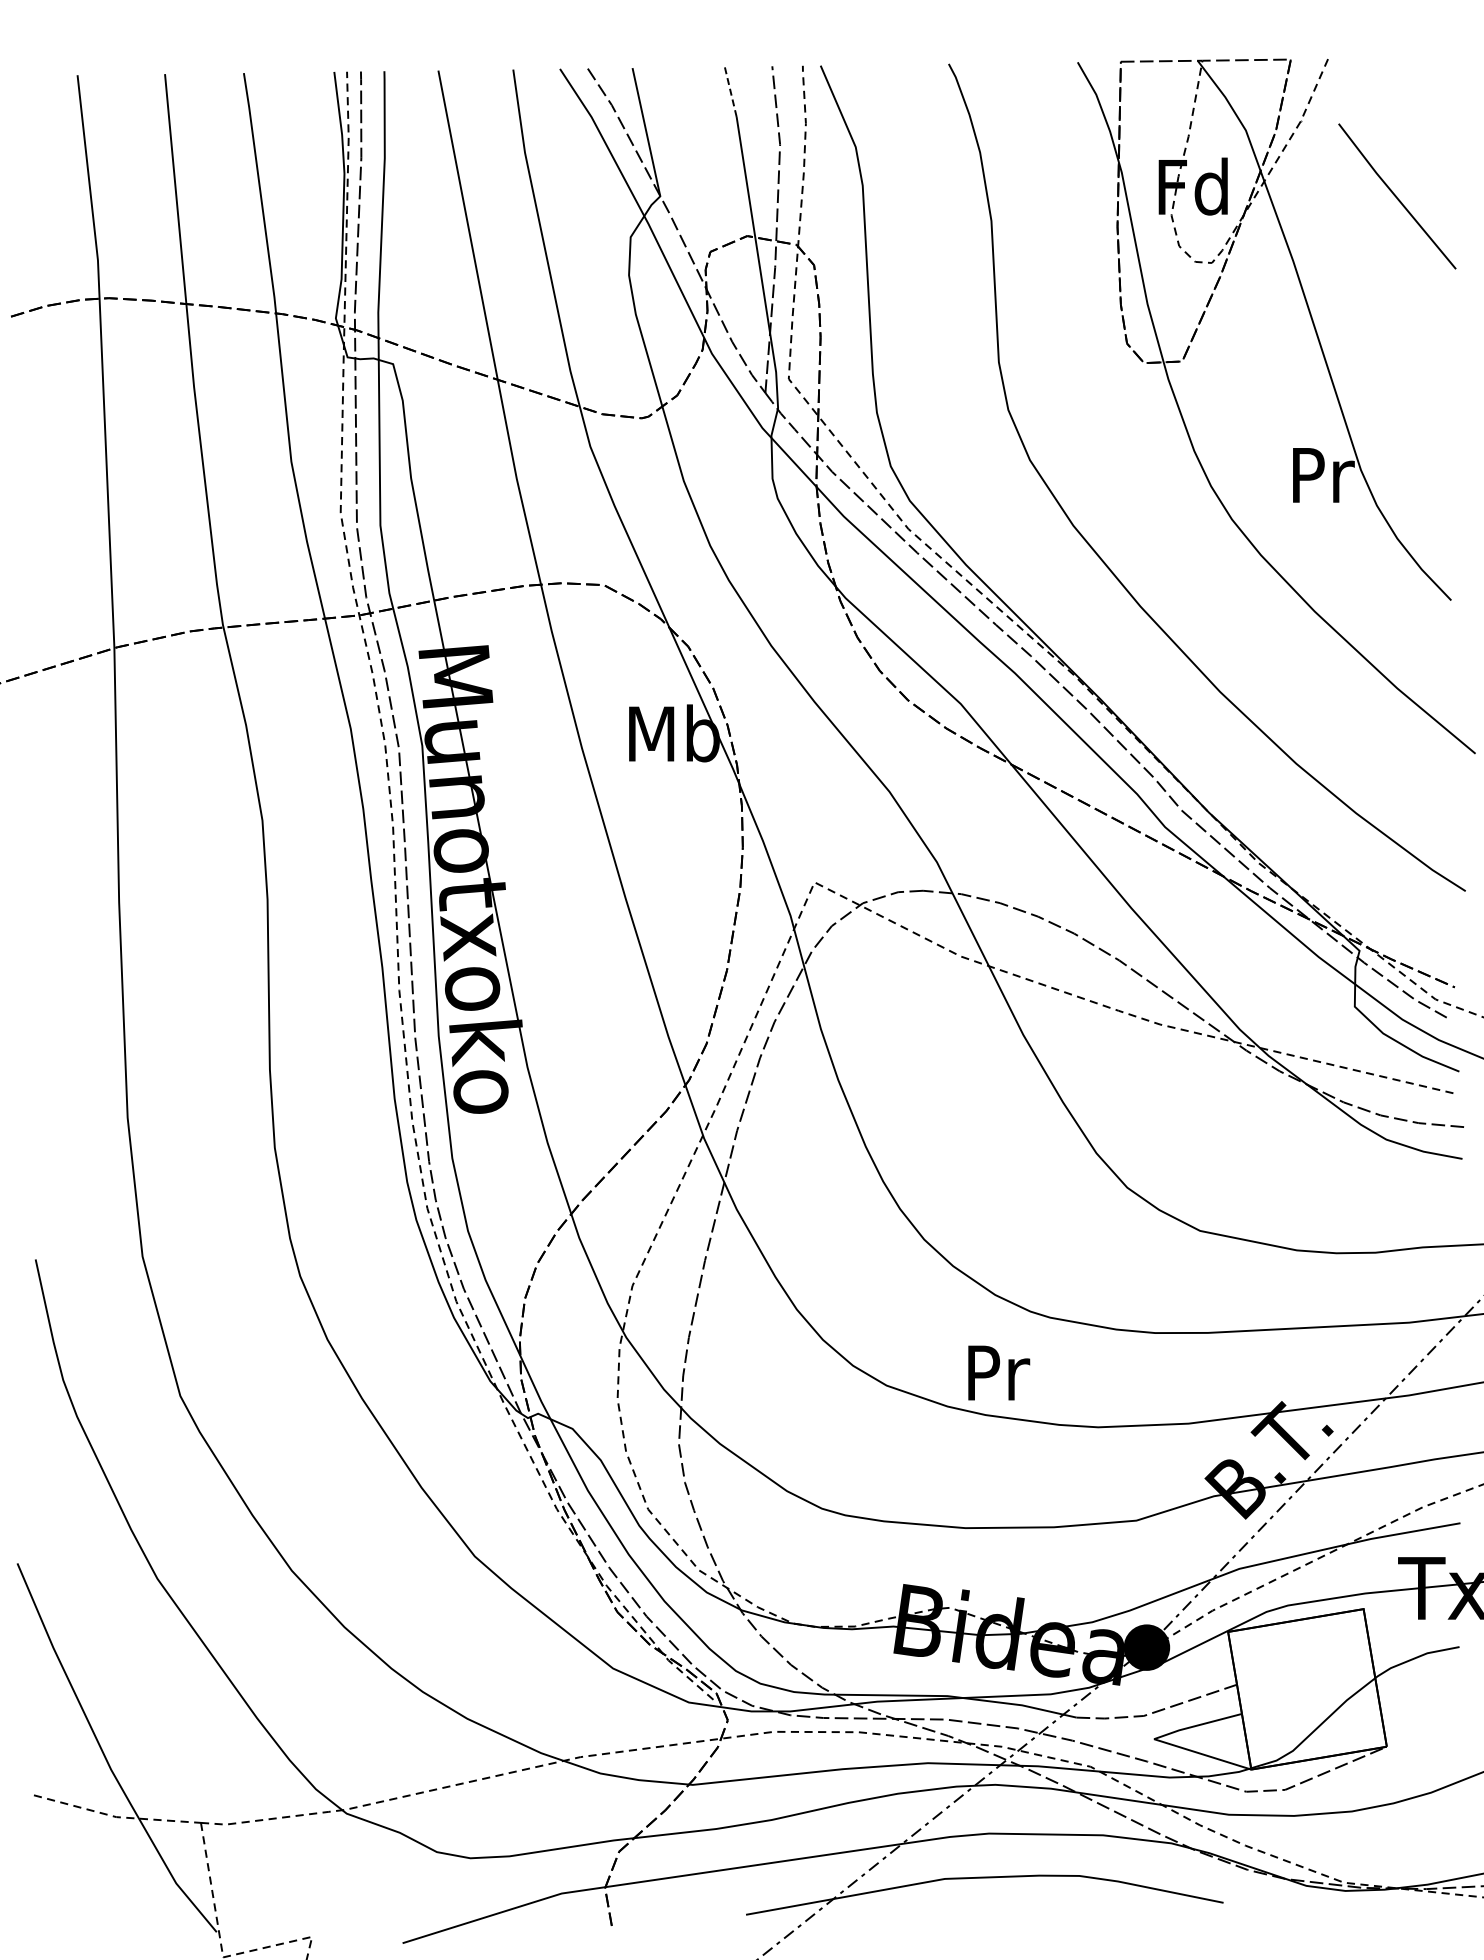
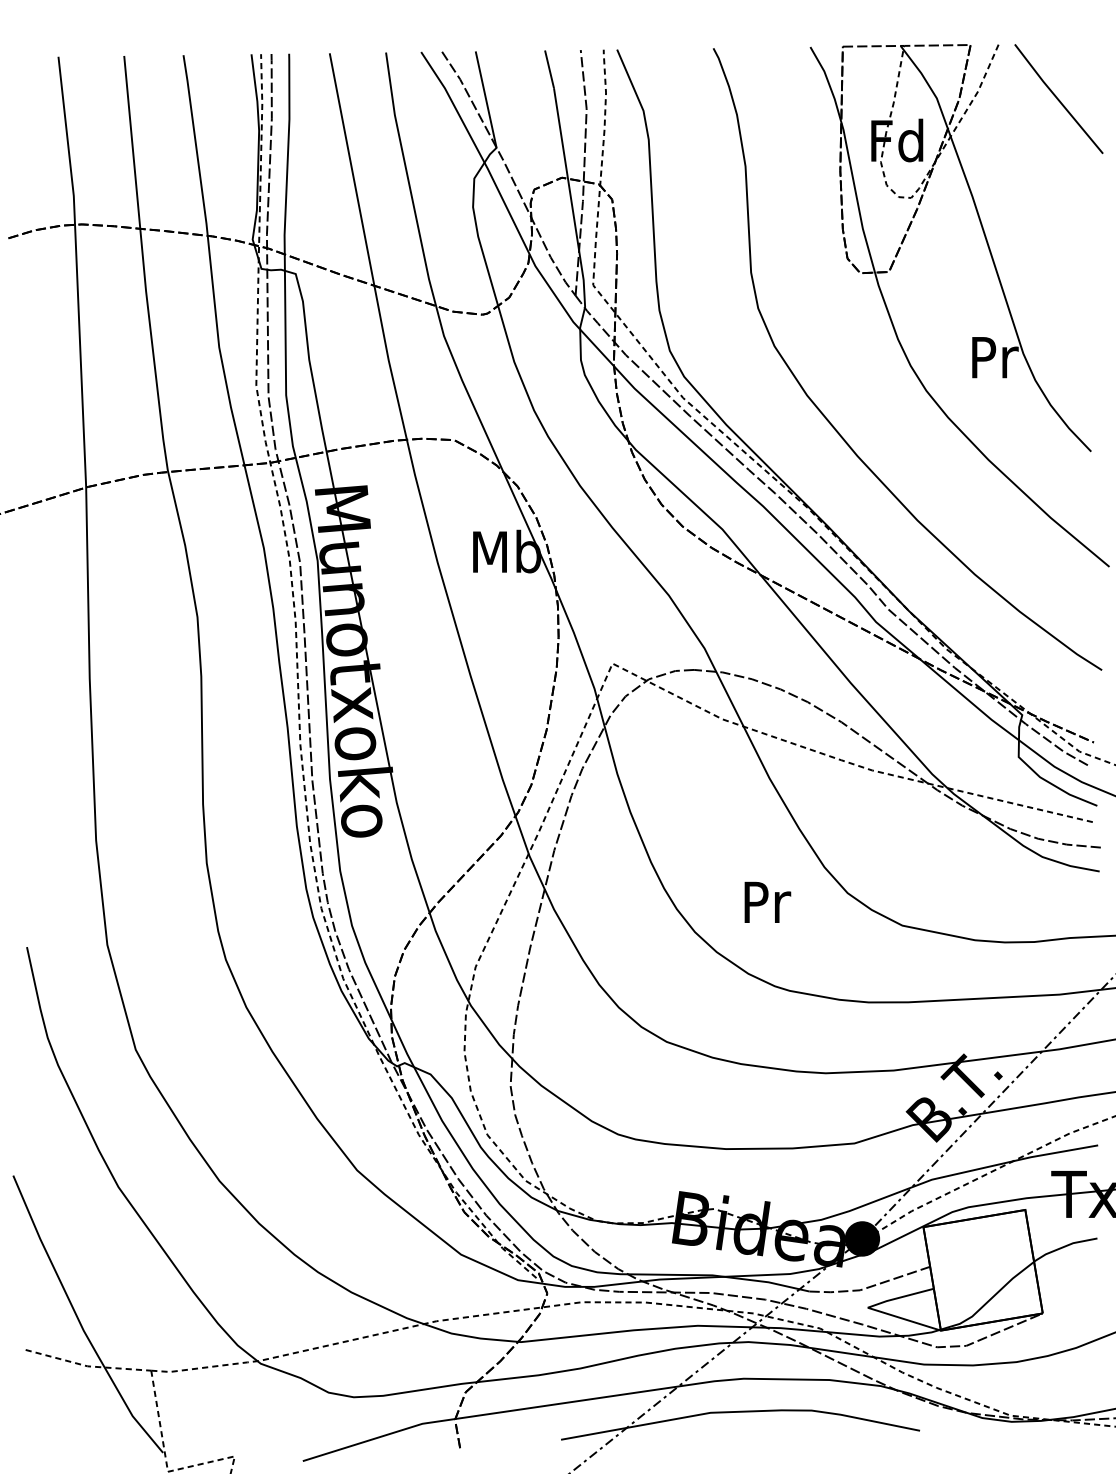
line: (730, 91) -> (549, 69), dashed -> solid
line: (1397, 196) -> (1059, 99), moved
text: (999, 1372) -> (768, 902), moved

